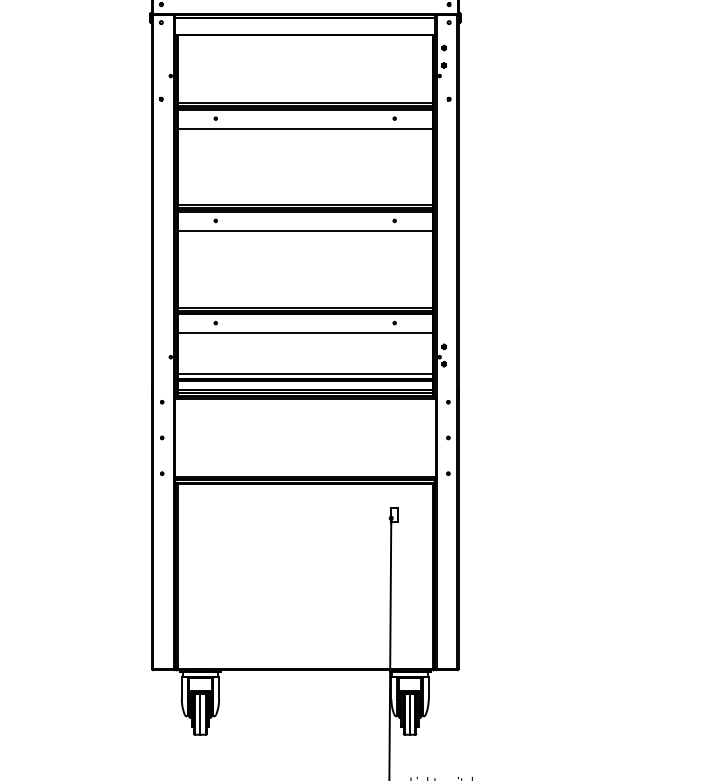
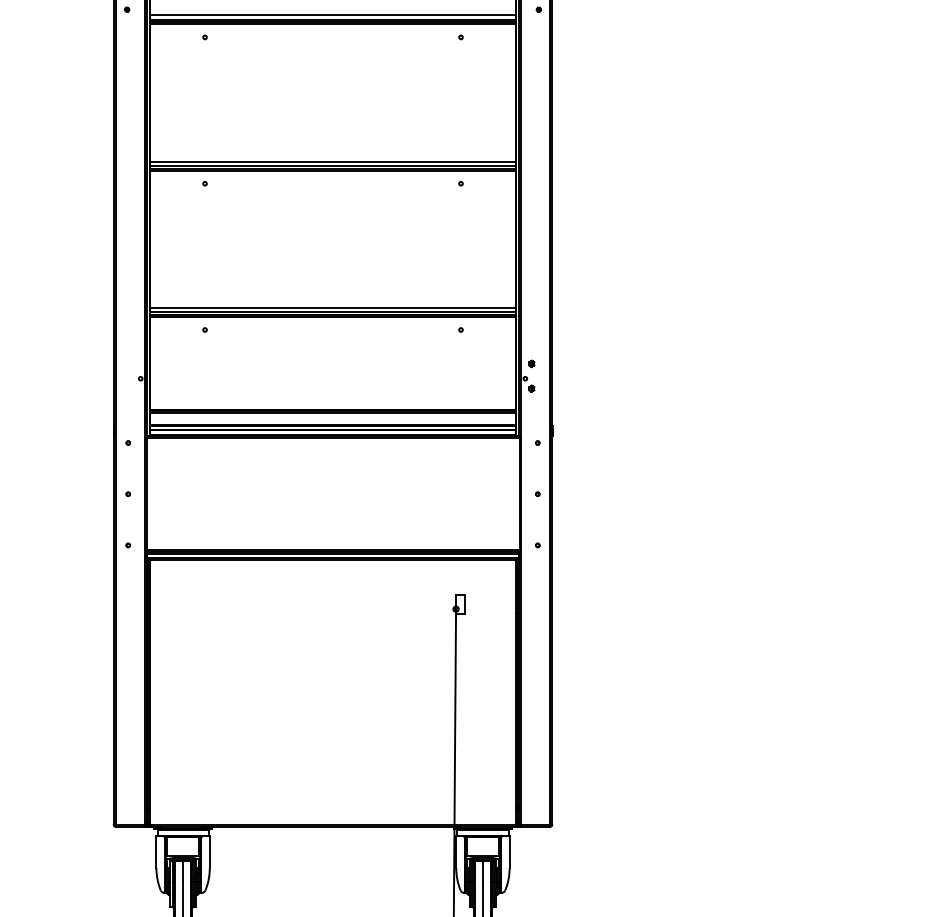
line: (304, 128) -> (331, 51), removed
line: (304, 231) -> (331, 198), removed
line: (304, 333) -> (331, 344), removed
line: (304, 374) -> (331, 403), removed

